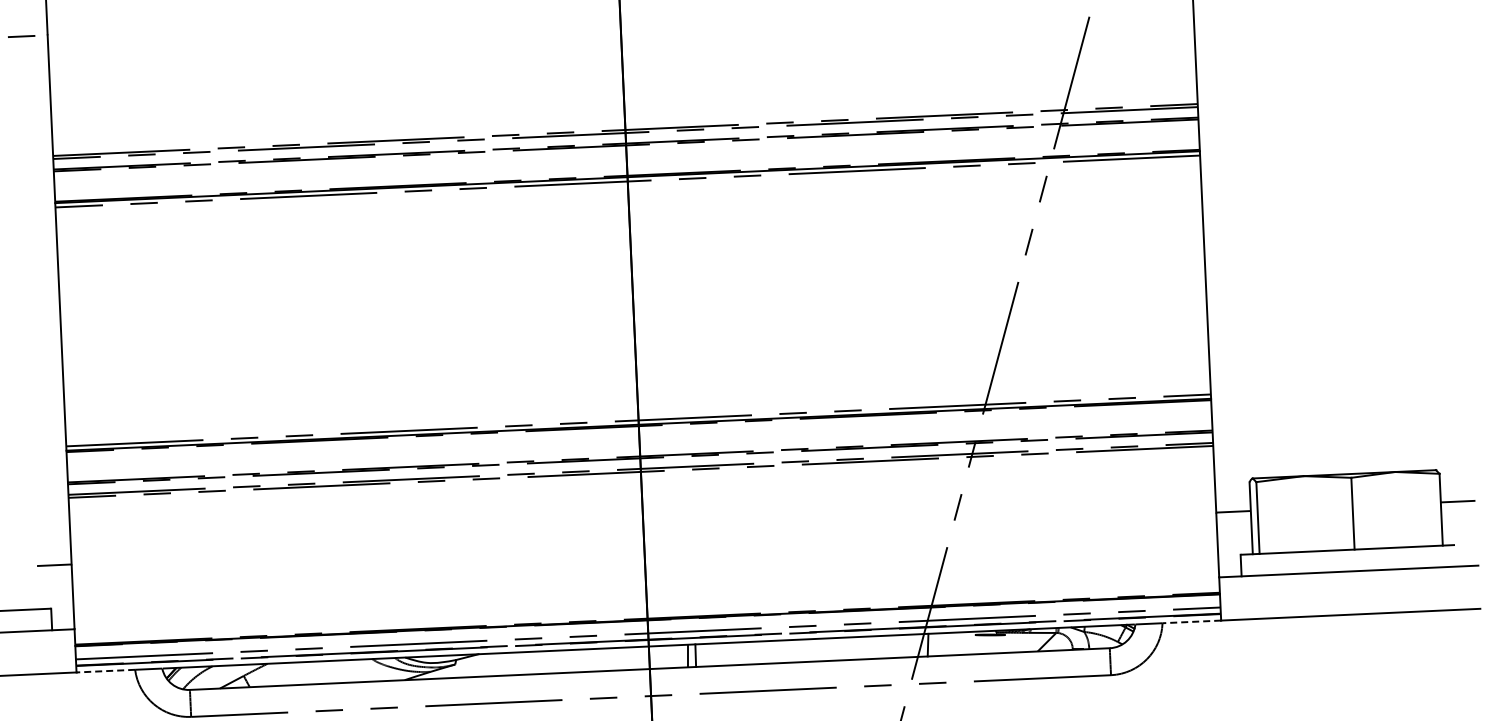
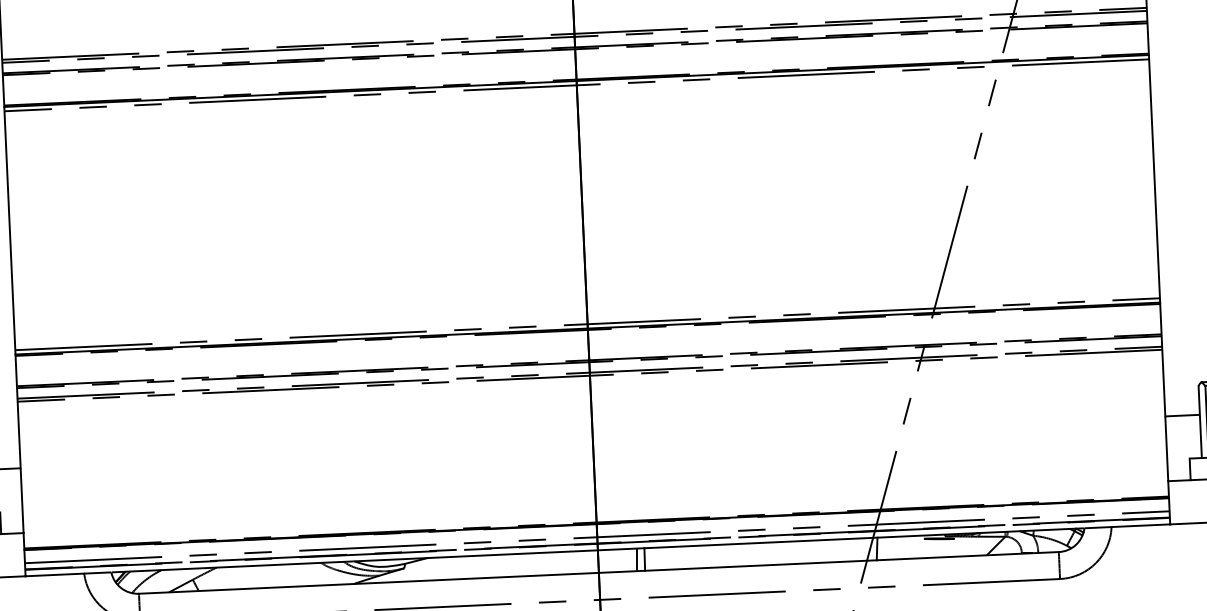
line: (1191, 621) -> (1140, 525), dashed -> solid
line: (105, 671) -> (54, 575), dashed -> solid

